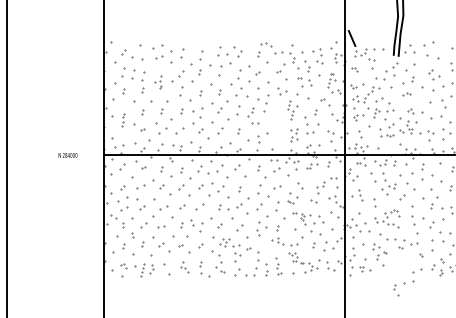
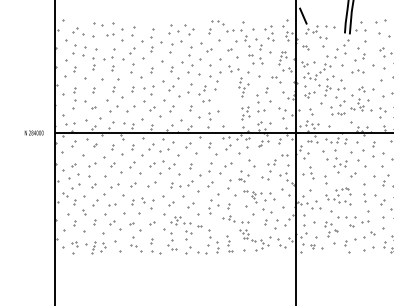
part: (146, 46) -> (97, 24), size x0.62
part: (158, 82) -> (109, 60), size x1.67
part: (406, 94) -> (357, 72), size x1.67
part: (122, 120) -> (73, 98), size x1.67
text: (67, 155) -> (33, 133), moved
part: (184, 266) -> (135, 244), size x1.43
part: (403, 288) -> (354, 245), moved

